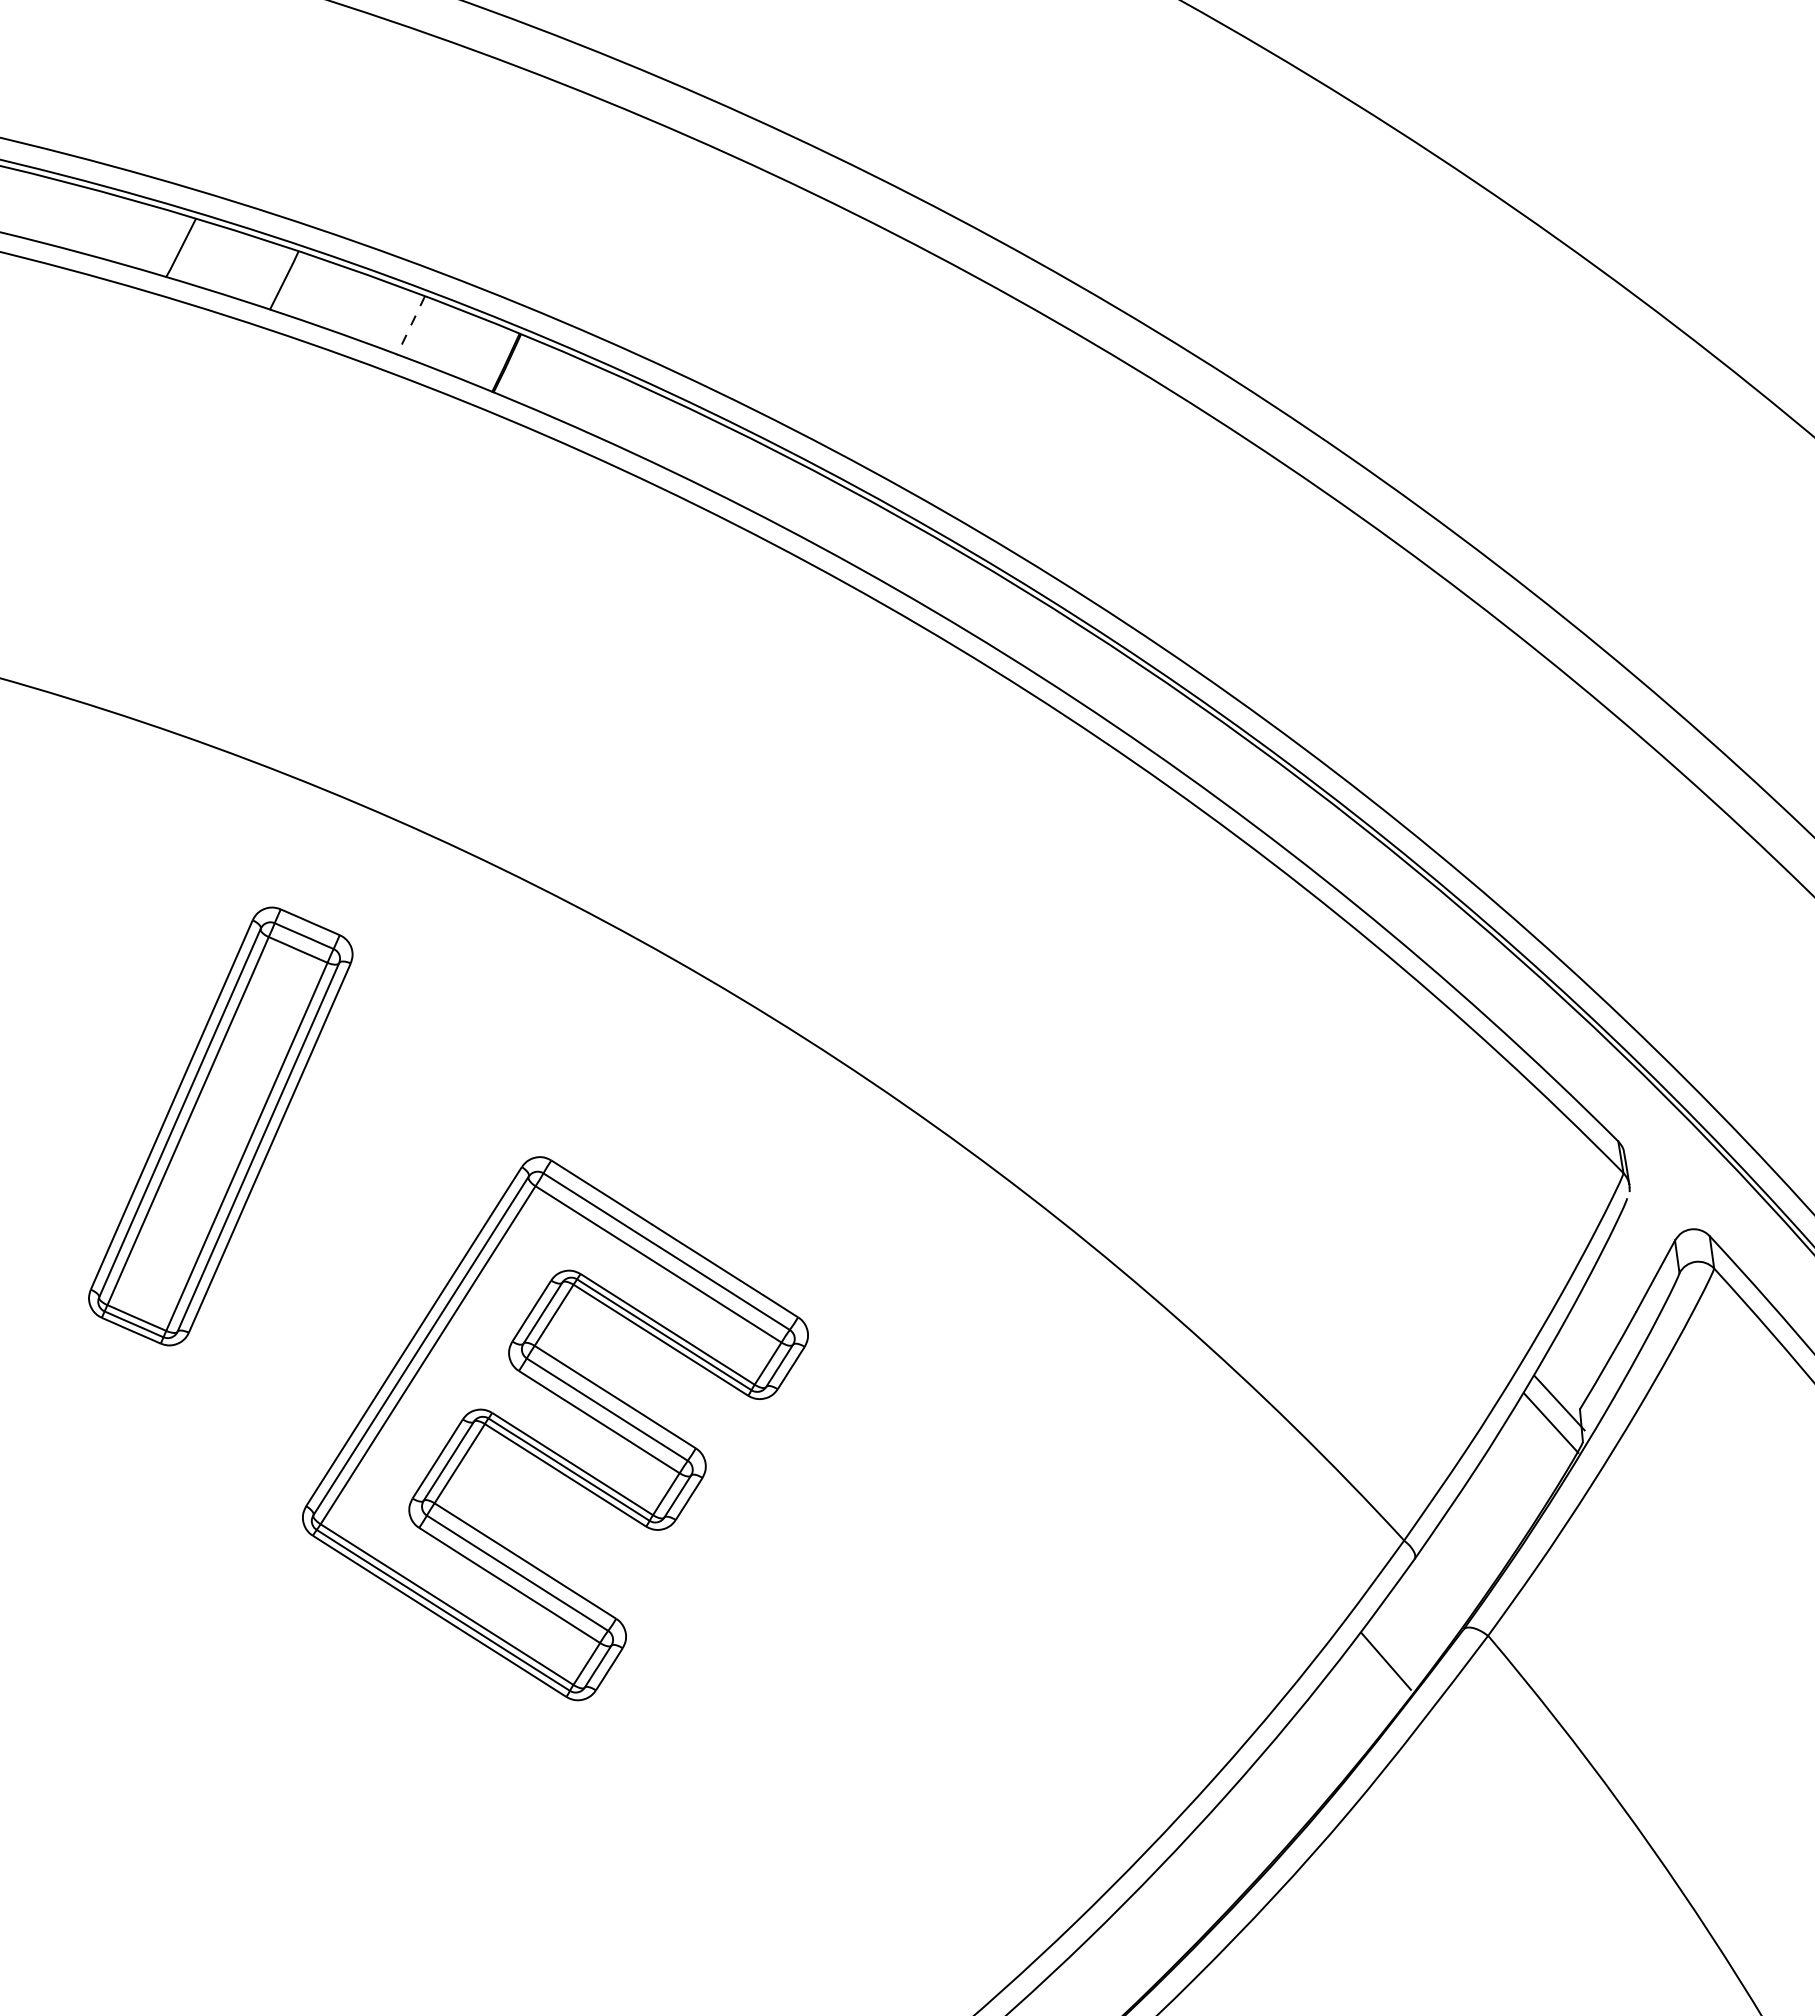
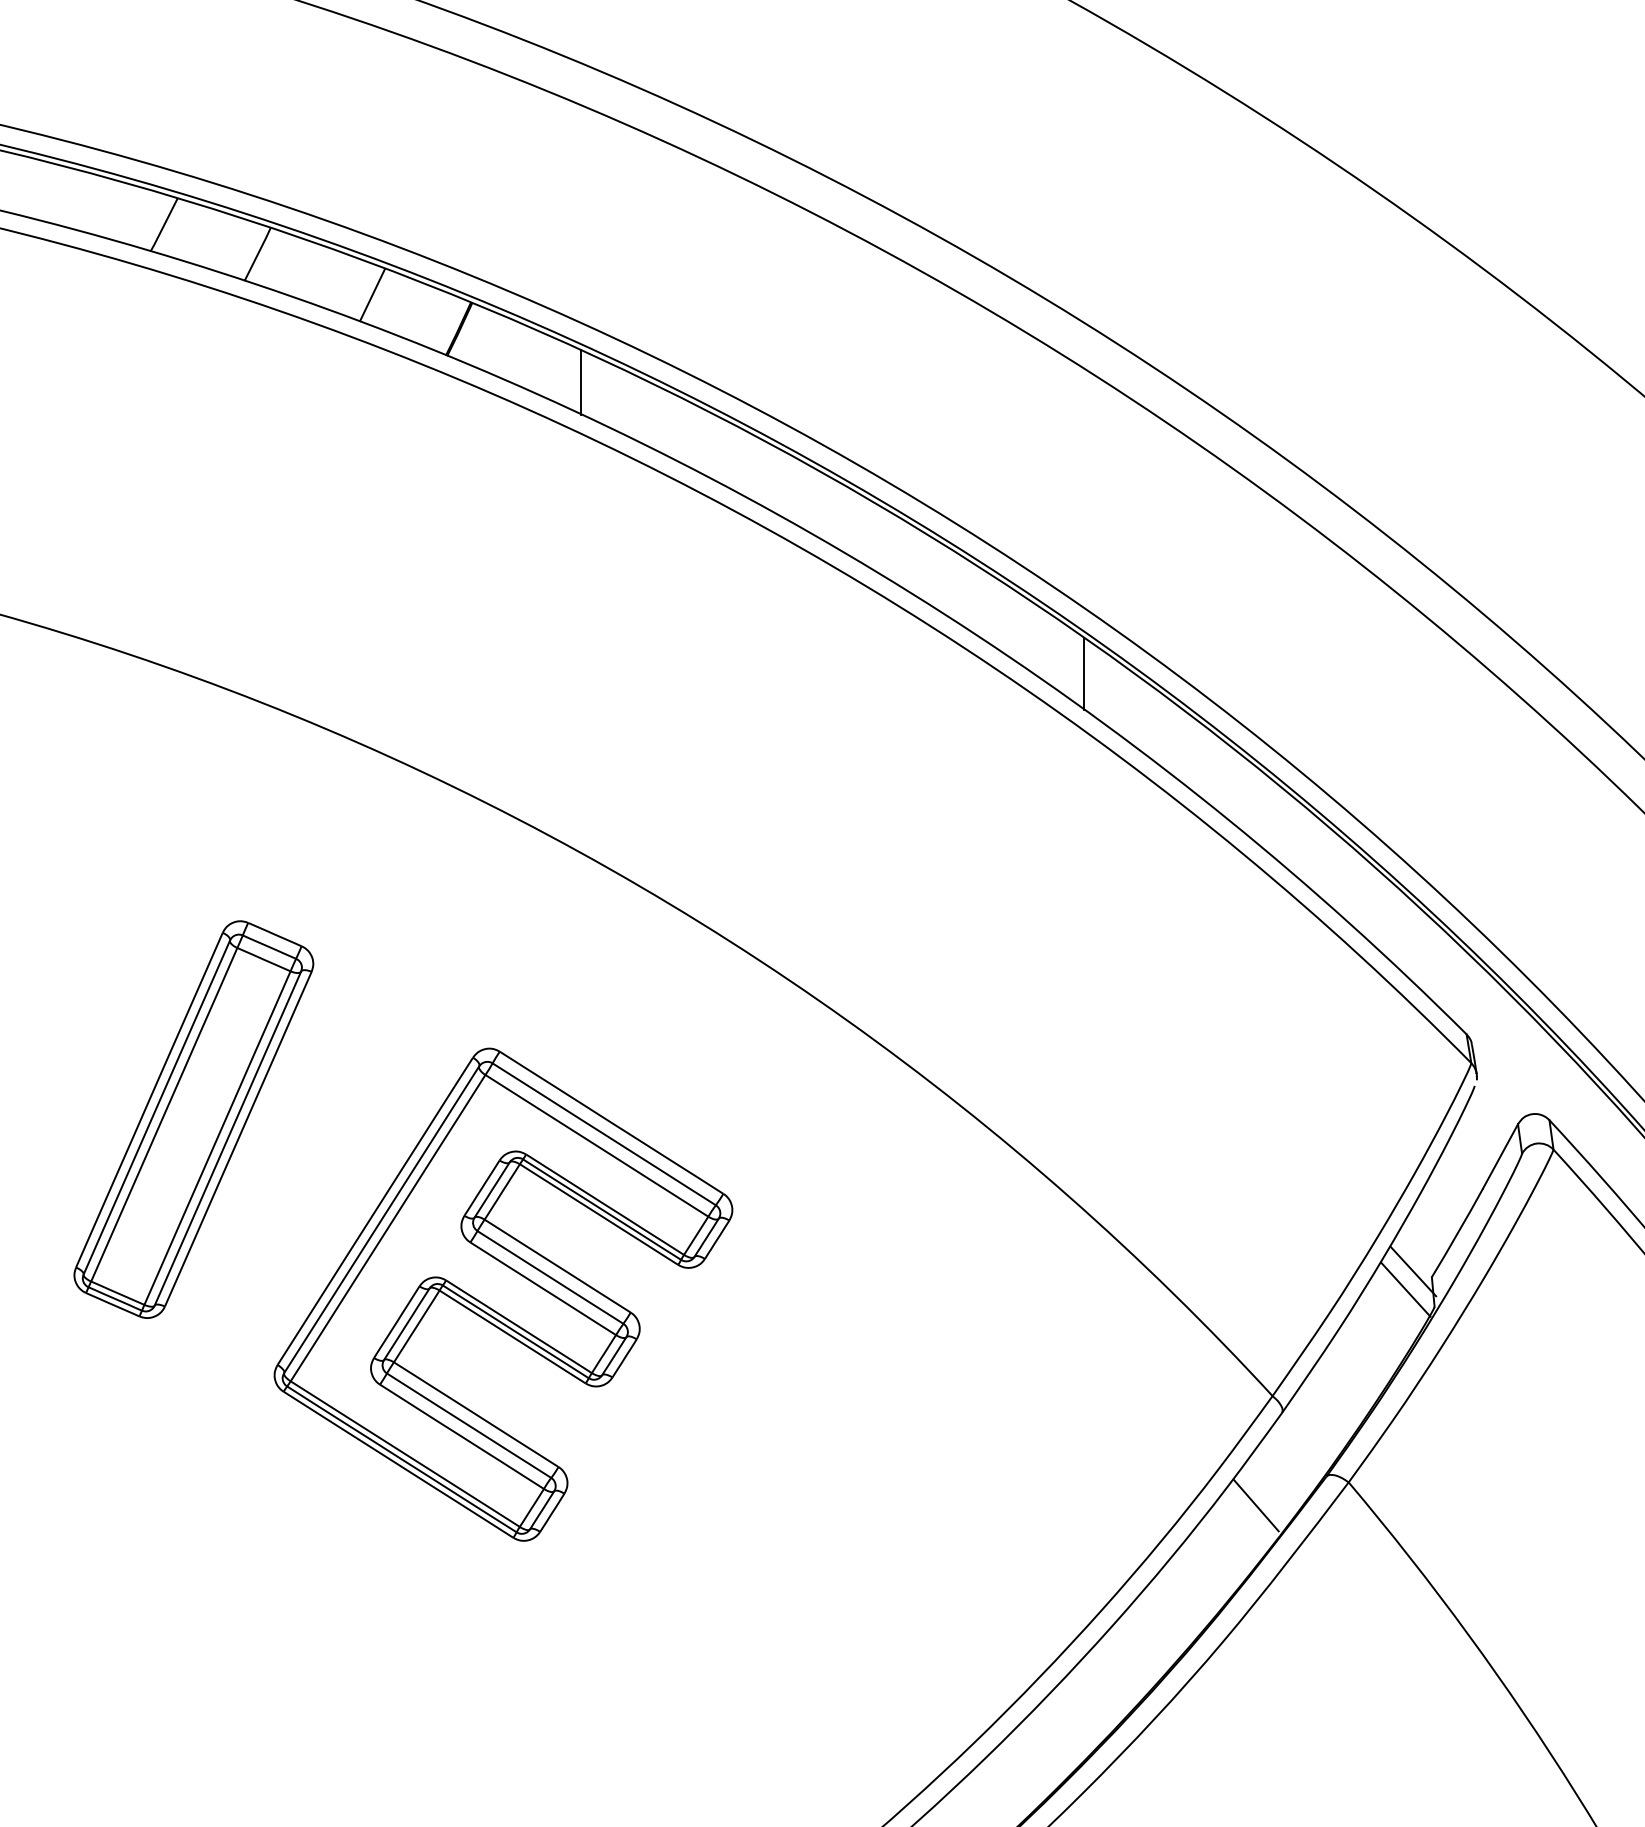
line: (410, 325) -> (372, 295), dashed -> solid
line: (640, 421) -> (580, 382), added
line: (1196, 743) -> (1084, 673), added
part: (220, 1126) -> (193, 1119), moved

